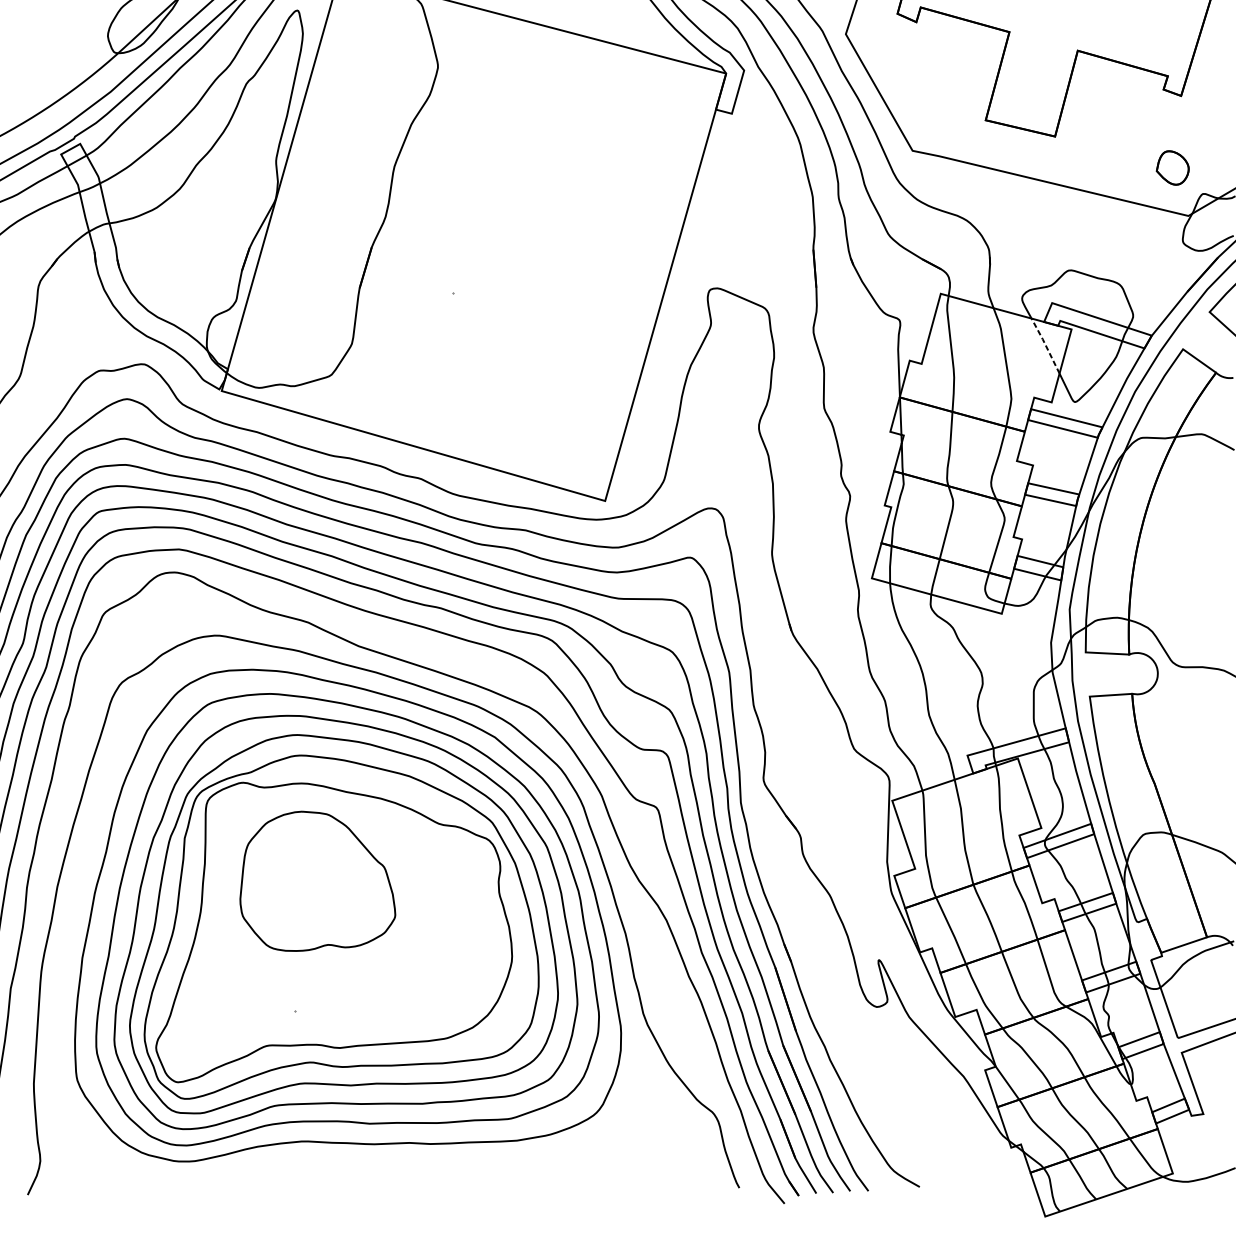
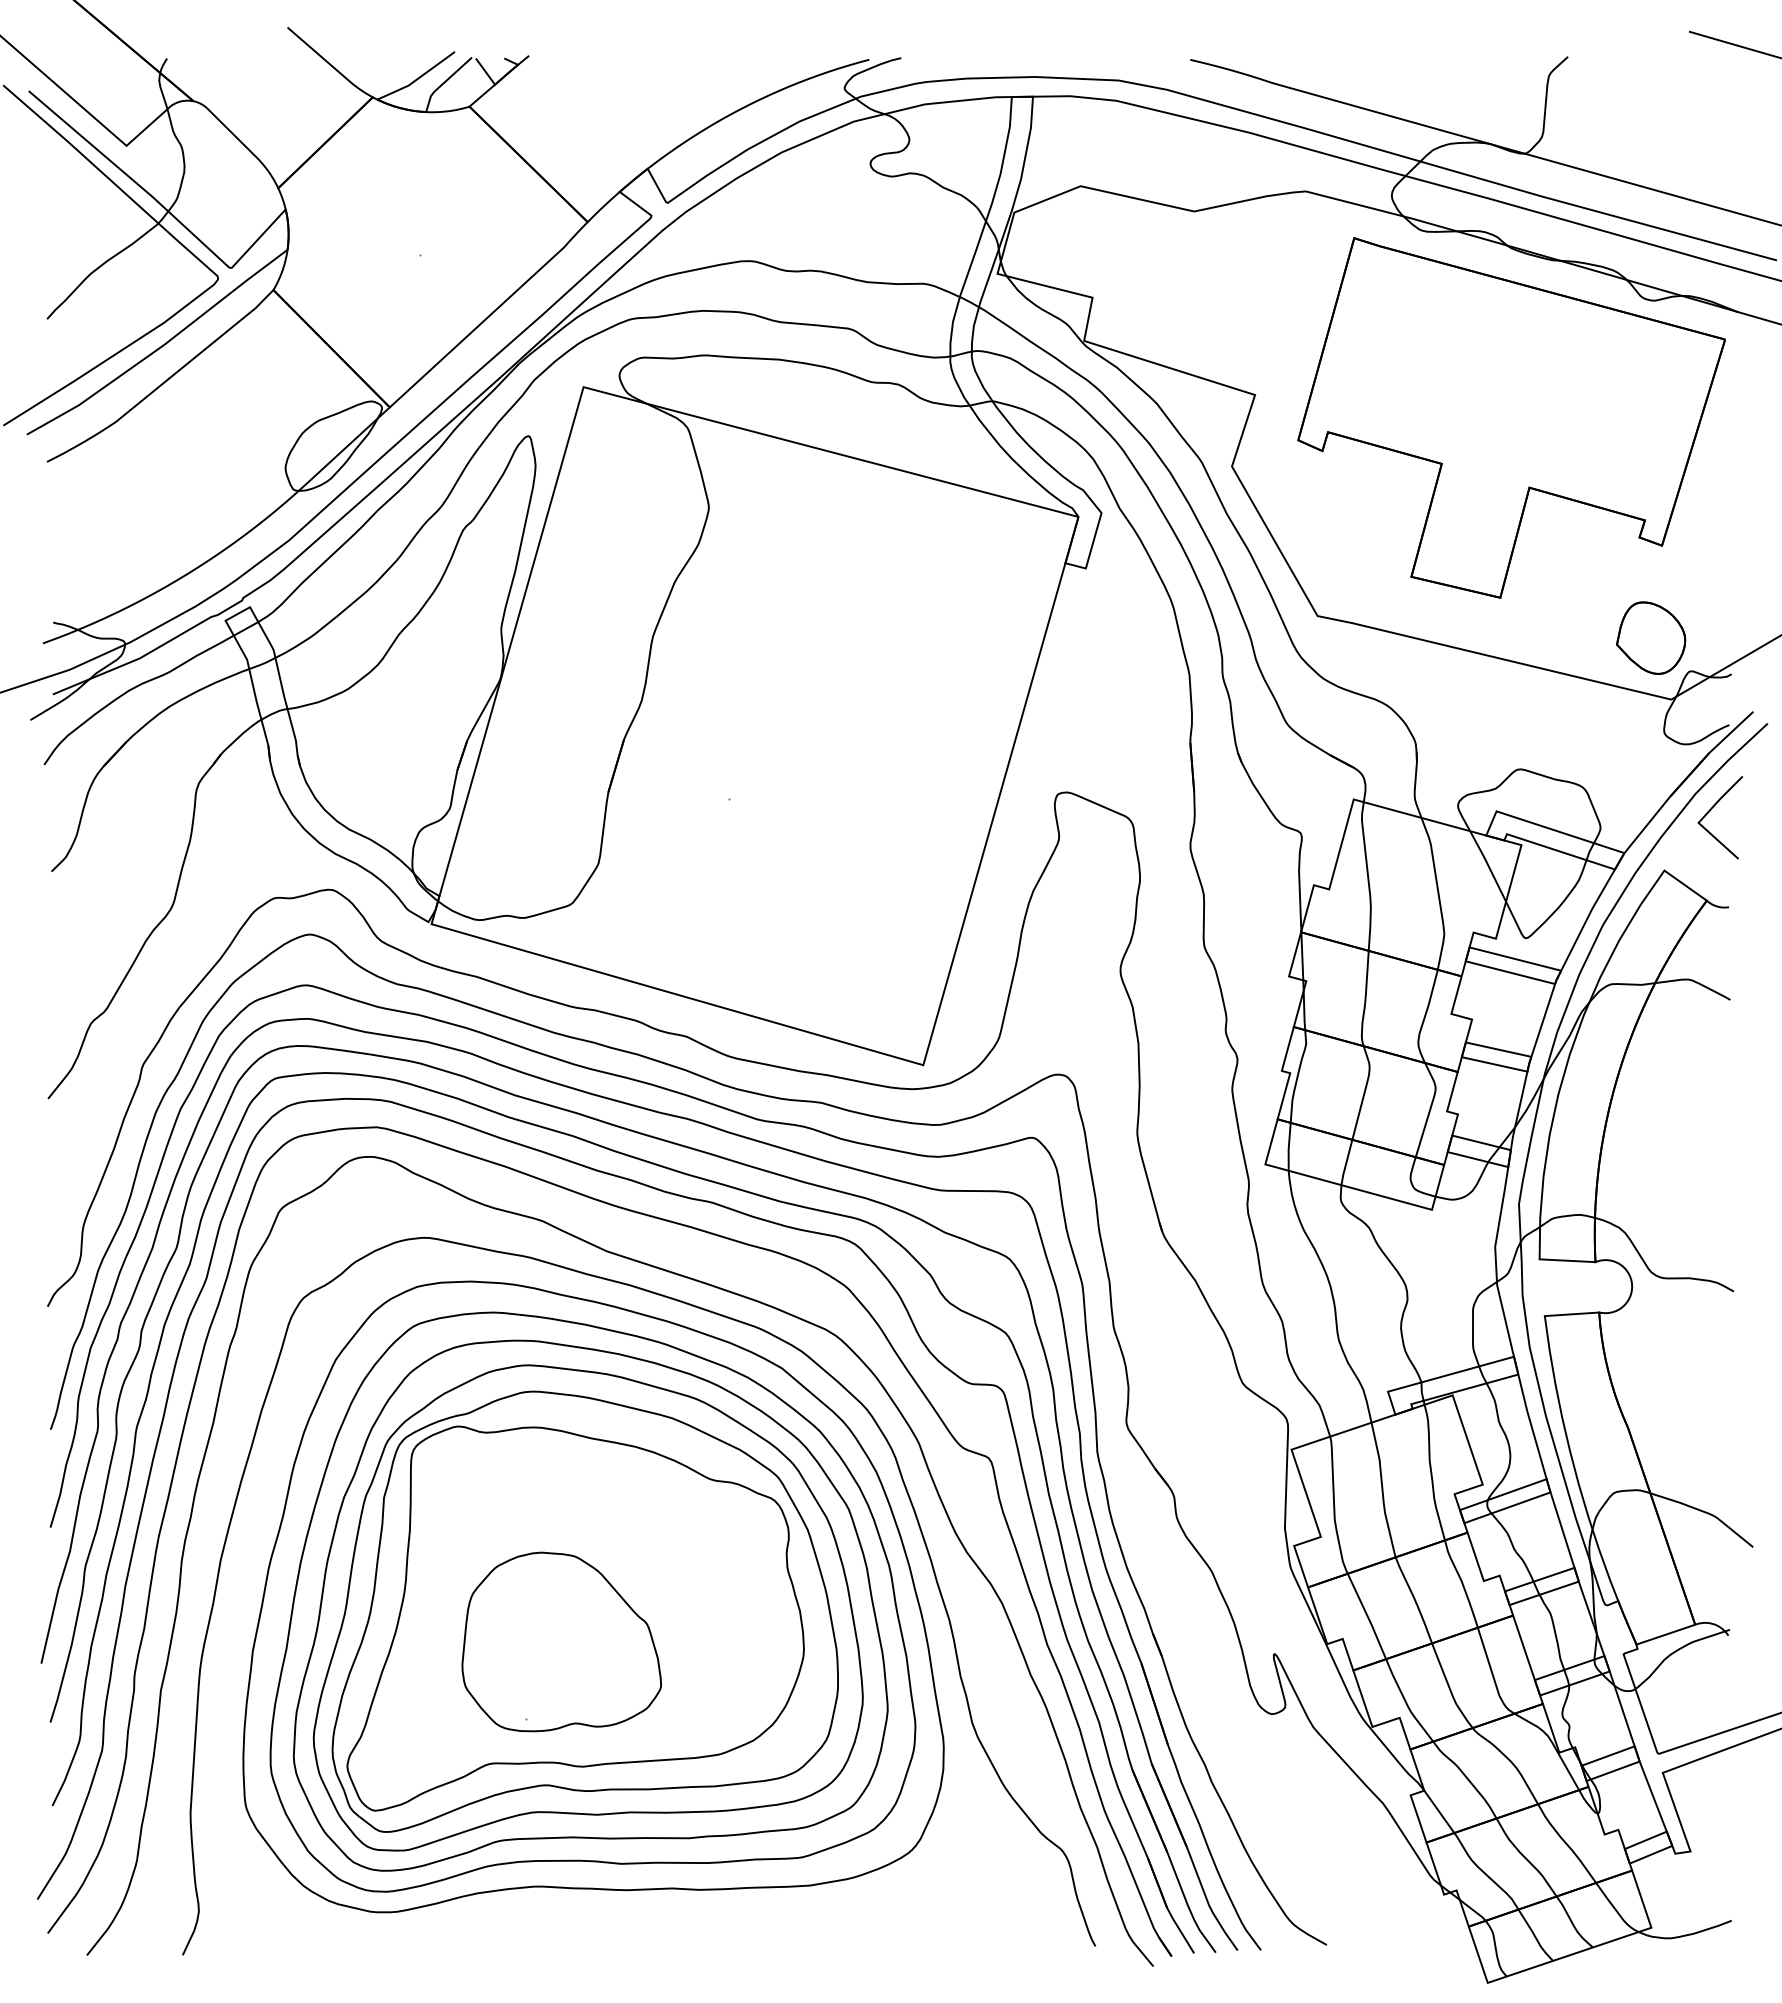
part: (1172, 167) -> (1651, 637), size x1.67
line: (1045, 344) -> (1488, 864), dashed -> solid
part: (317, 880) -> (561, 1641), moved

